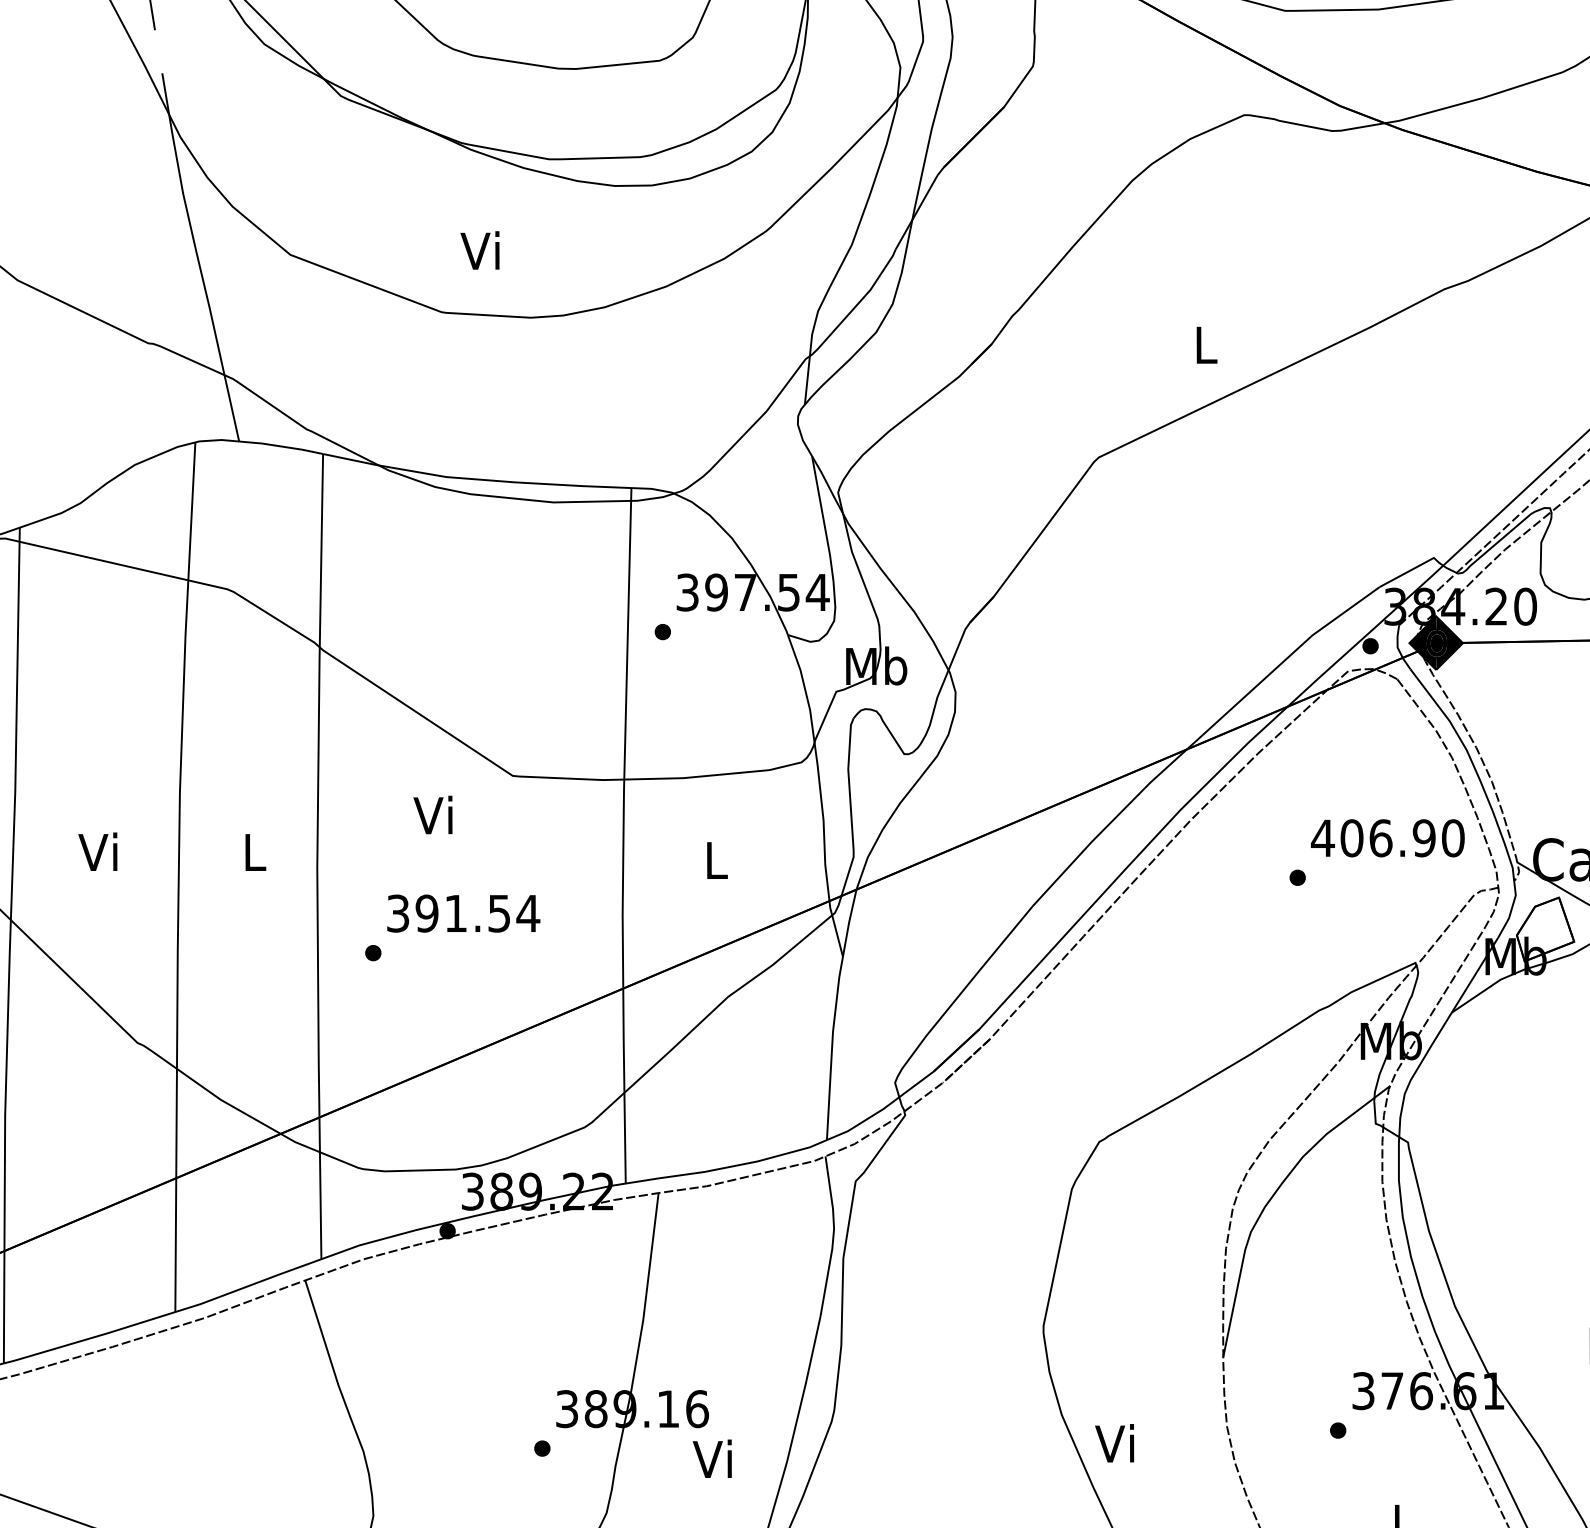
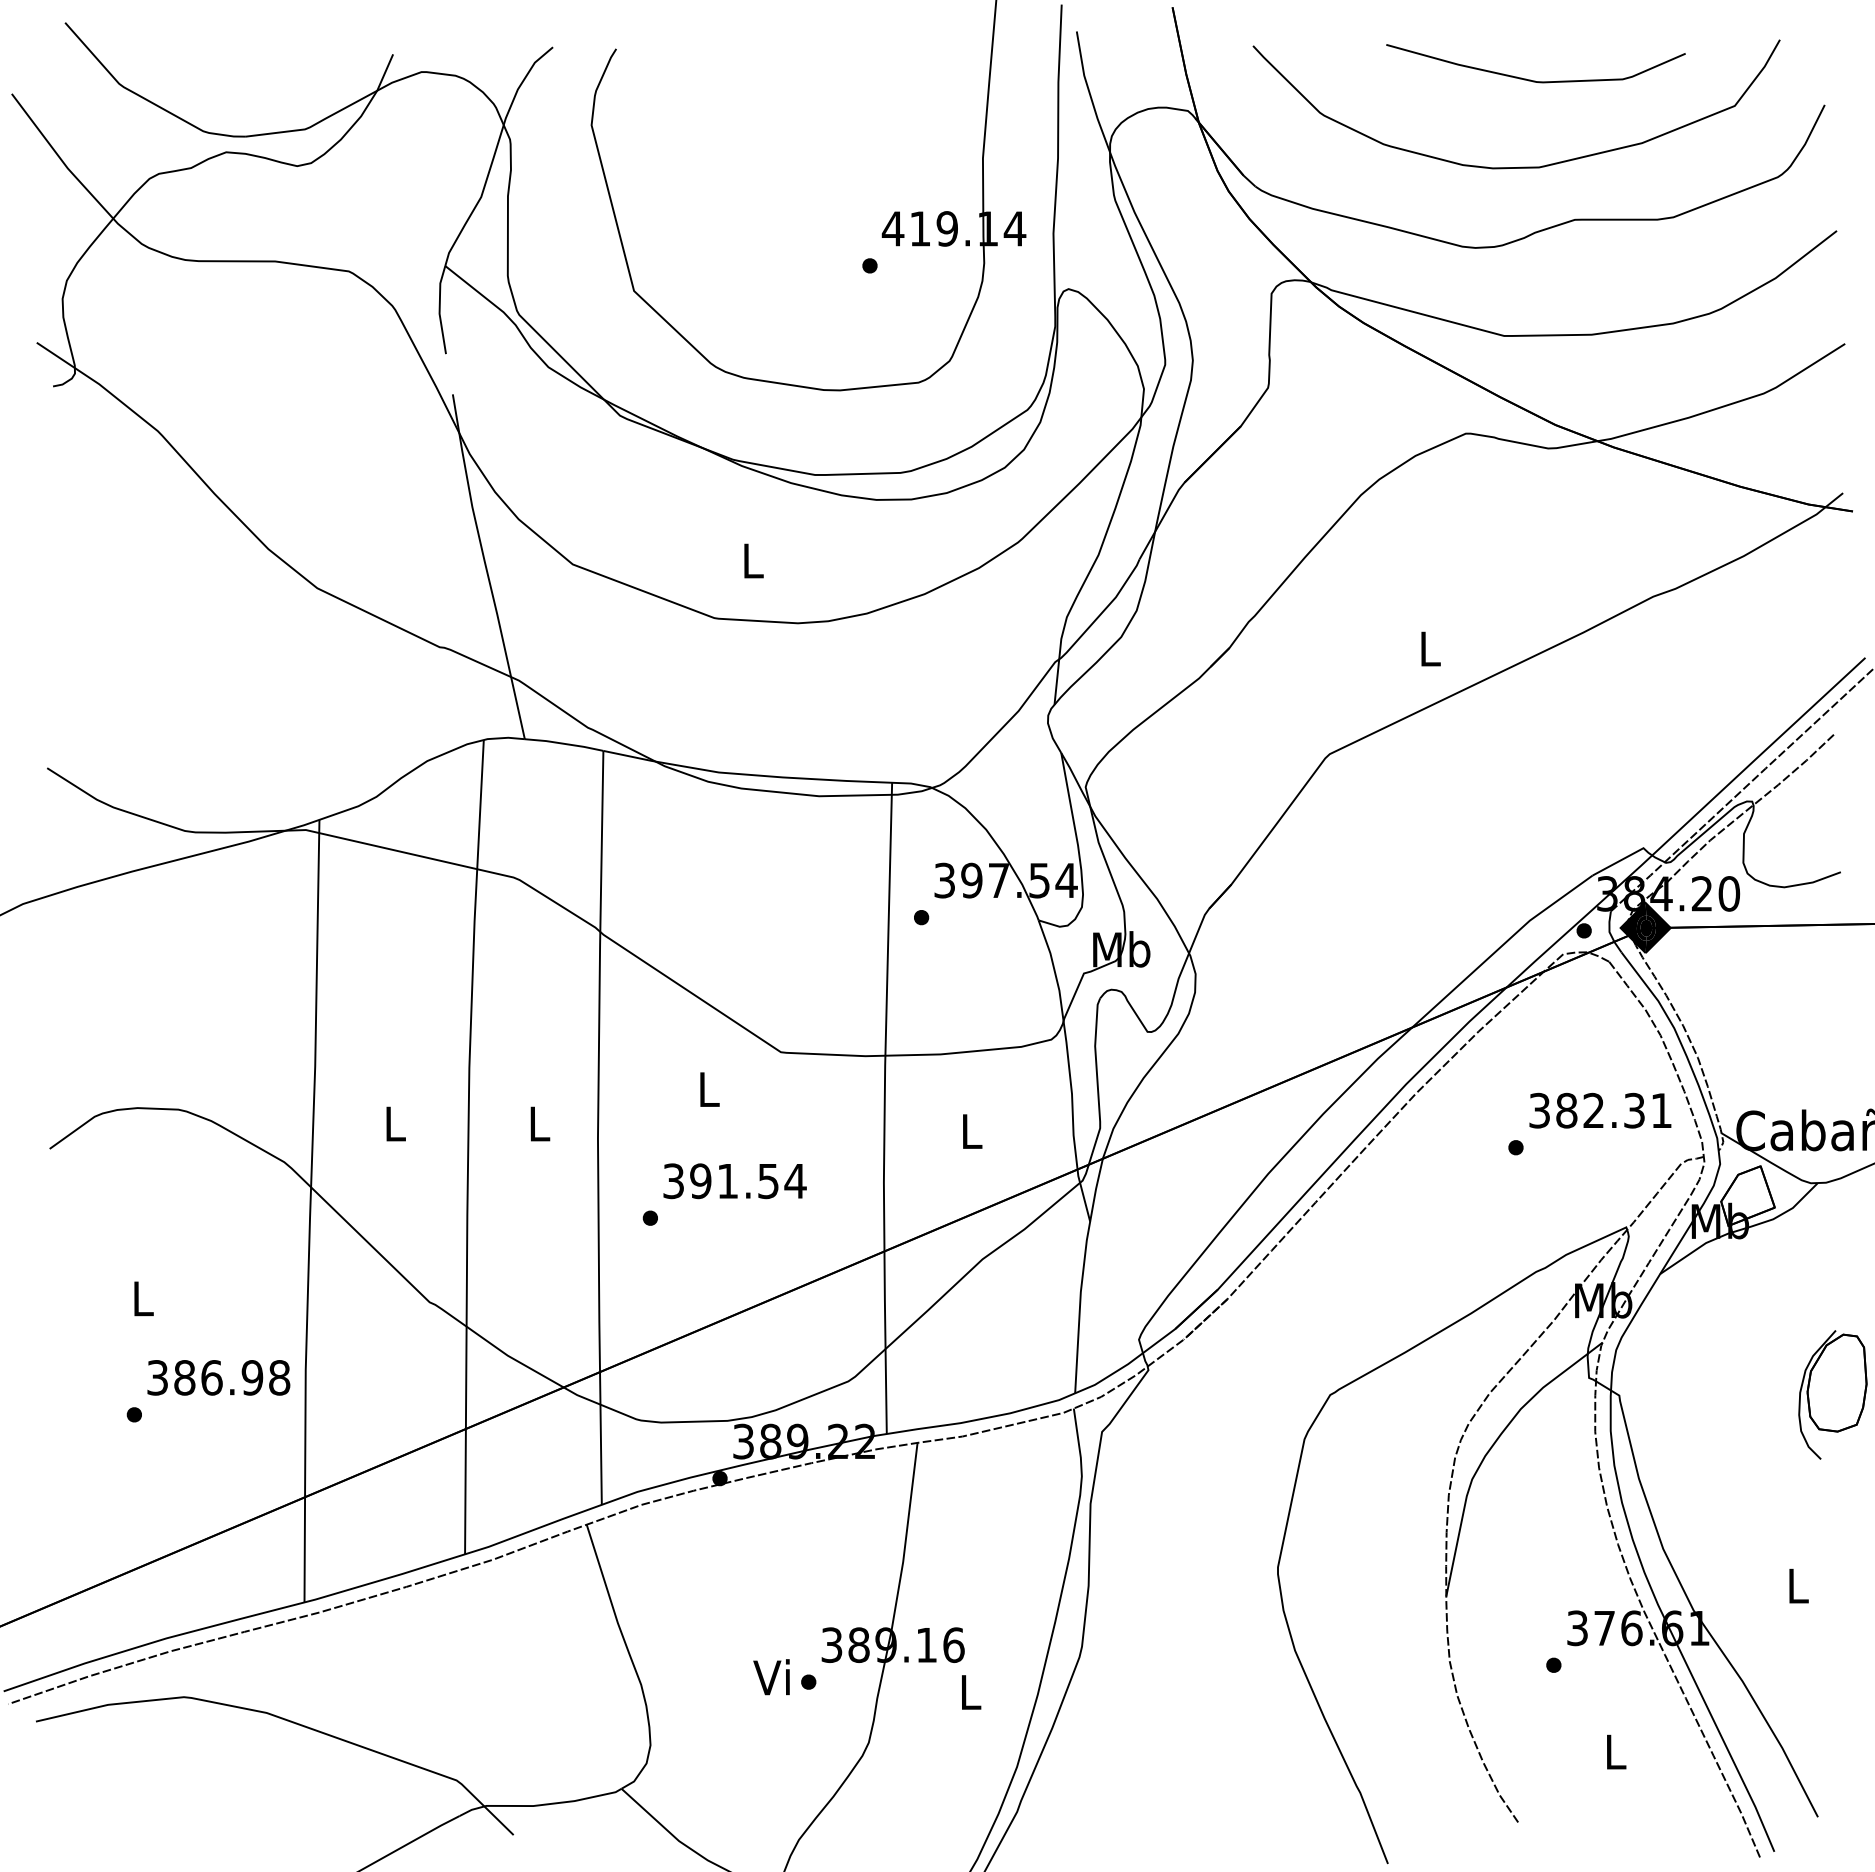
text: (480, 250) -> (750, 560), Vi -> L
text: (433, 814) -> (706, 1088), Vi -> L
text: (1387, 838) -> (1600, 1110), 406.90 -> 382.31
text: (97, 851) -> (392, 1123), Vi -> L
text: (1114, 1443) -> (771, 1677), moved
text: (711, 1458) -> (967, 1691), Vi -> L

